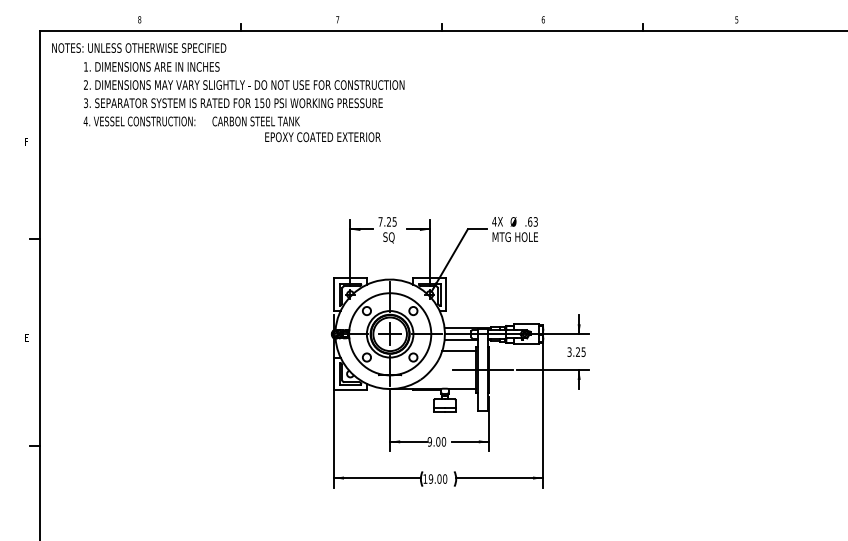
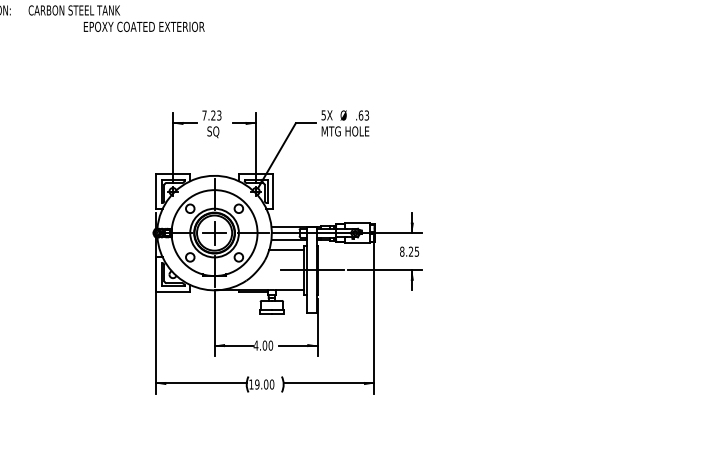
text: (394, 221) -> (219, 115), 7.25 -> 7.23
text: (494, 221) -> (323, 115), 4X -> 5X
text: (569, 351) -> (402, 251), 3.25 -> 8.25
text: (429, 441) -> (255, 345), 9.00 -> 4.00

